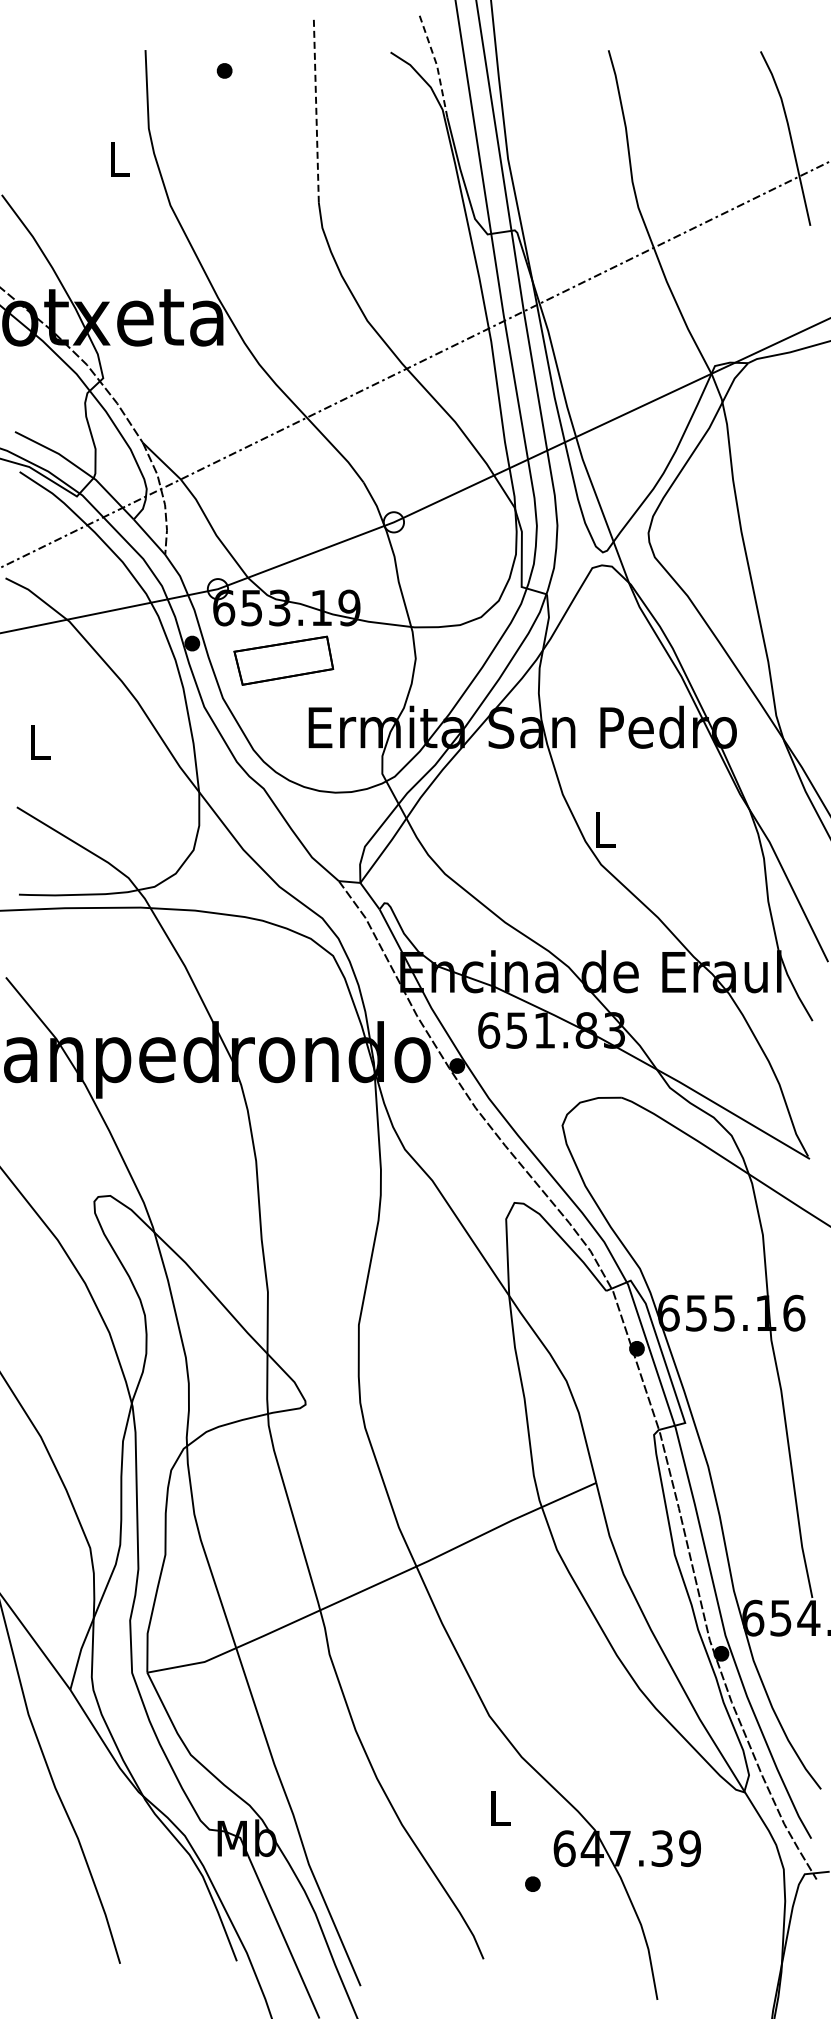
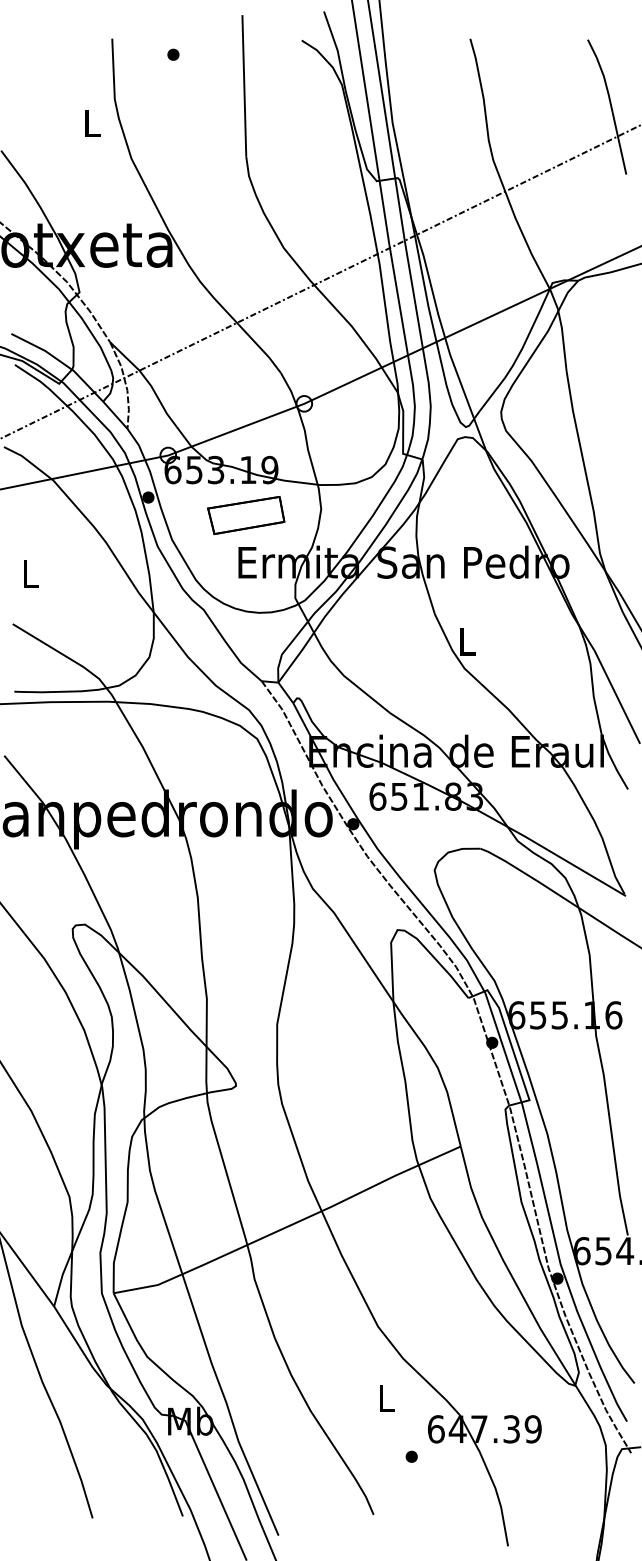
line: (437, 65) -> (338, 50), dashed -> solid
line: (316, 111) -> (244, 86), dashed -> solid
part: (283, 660) -> (245, 515), moved

